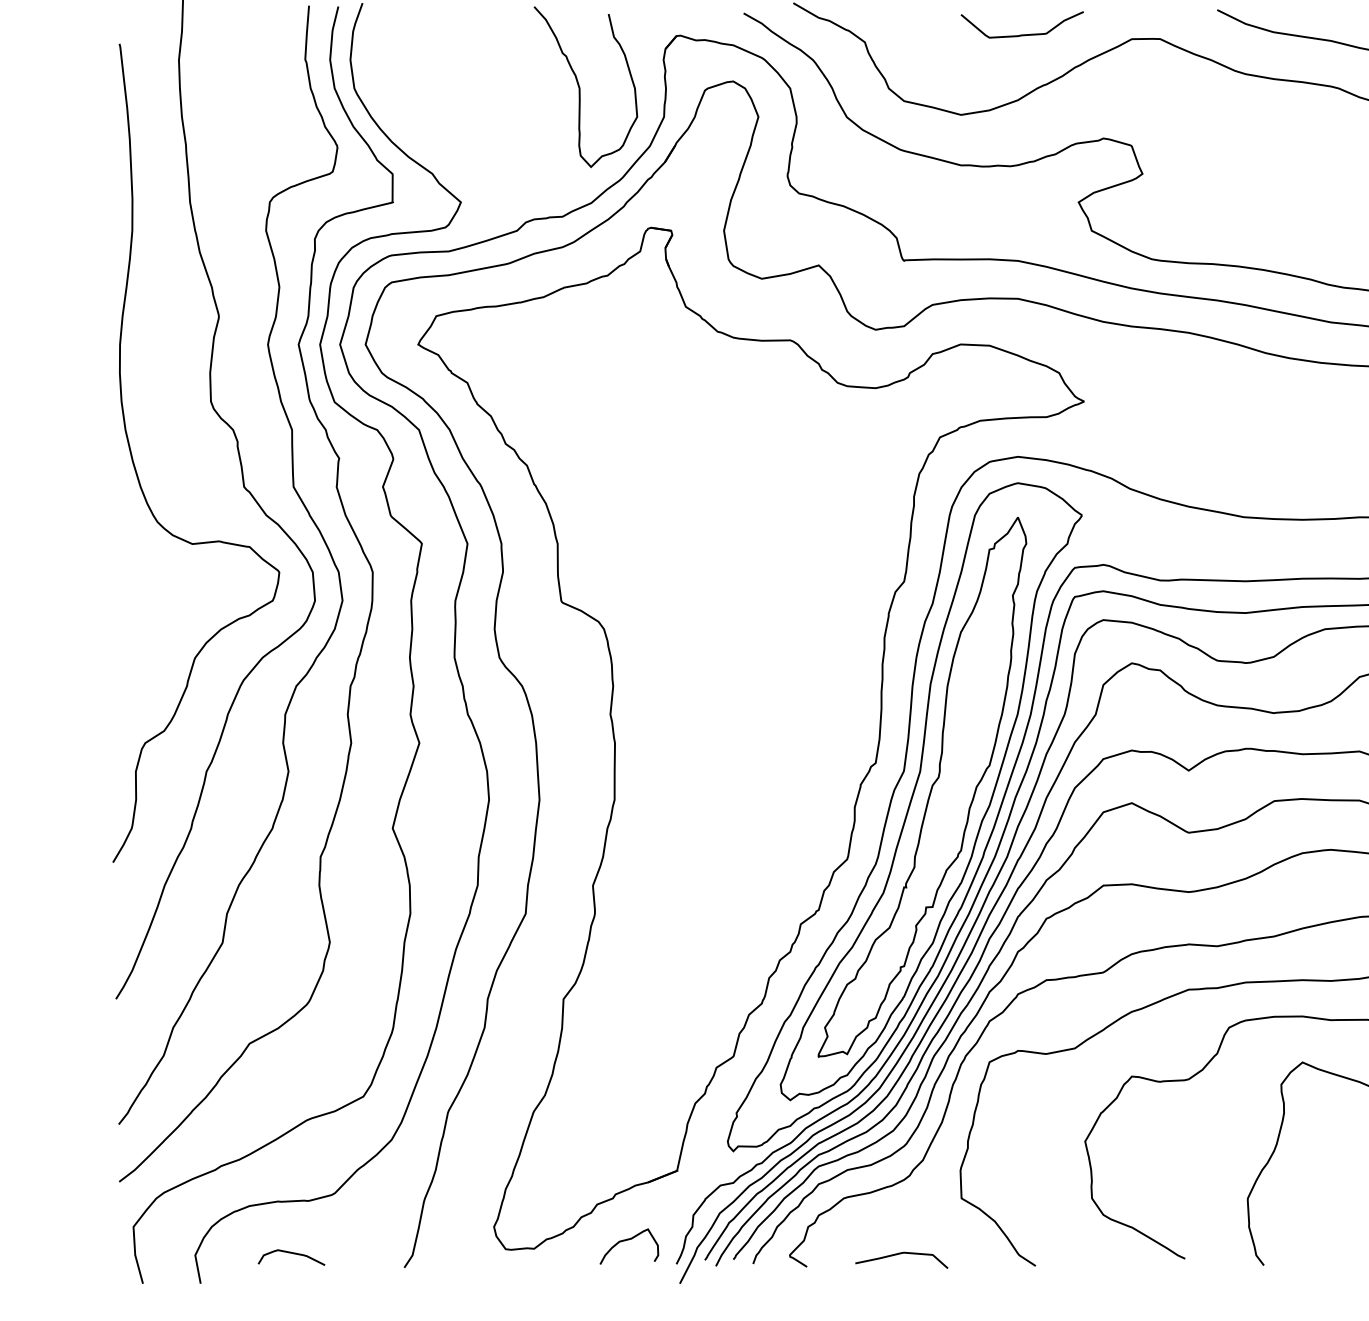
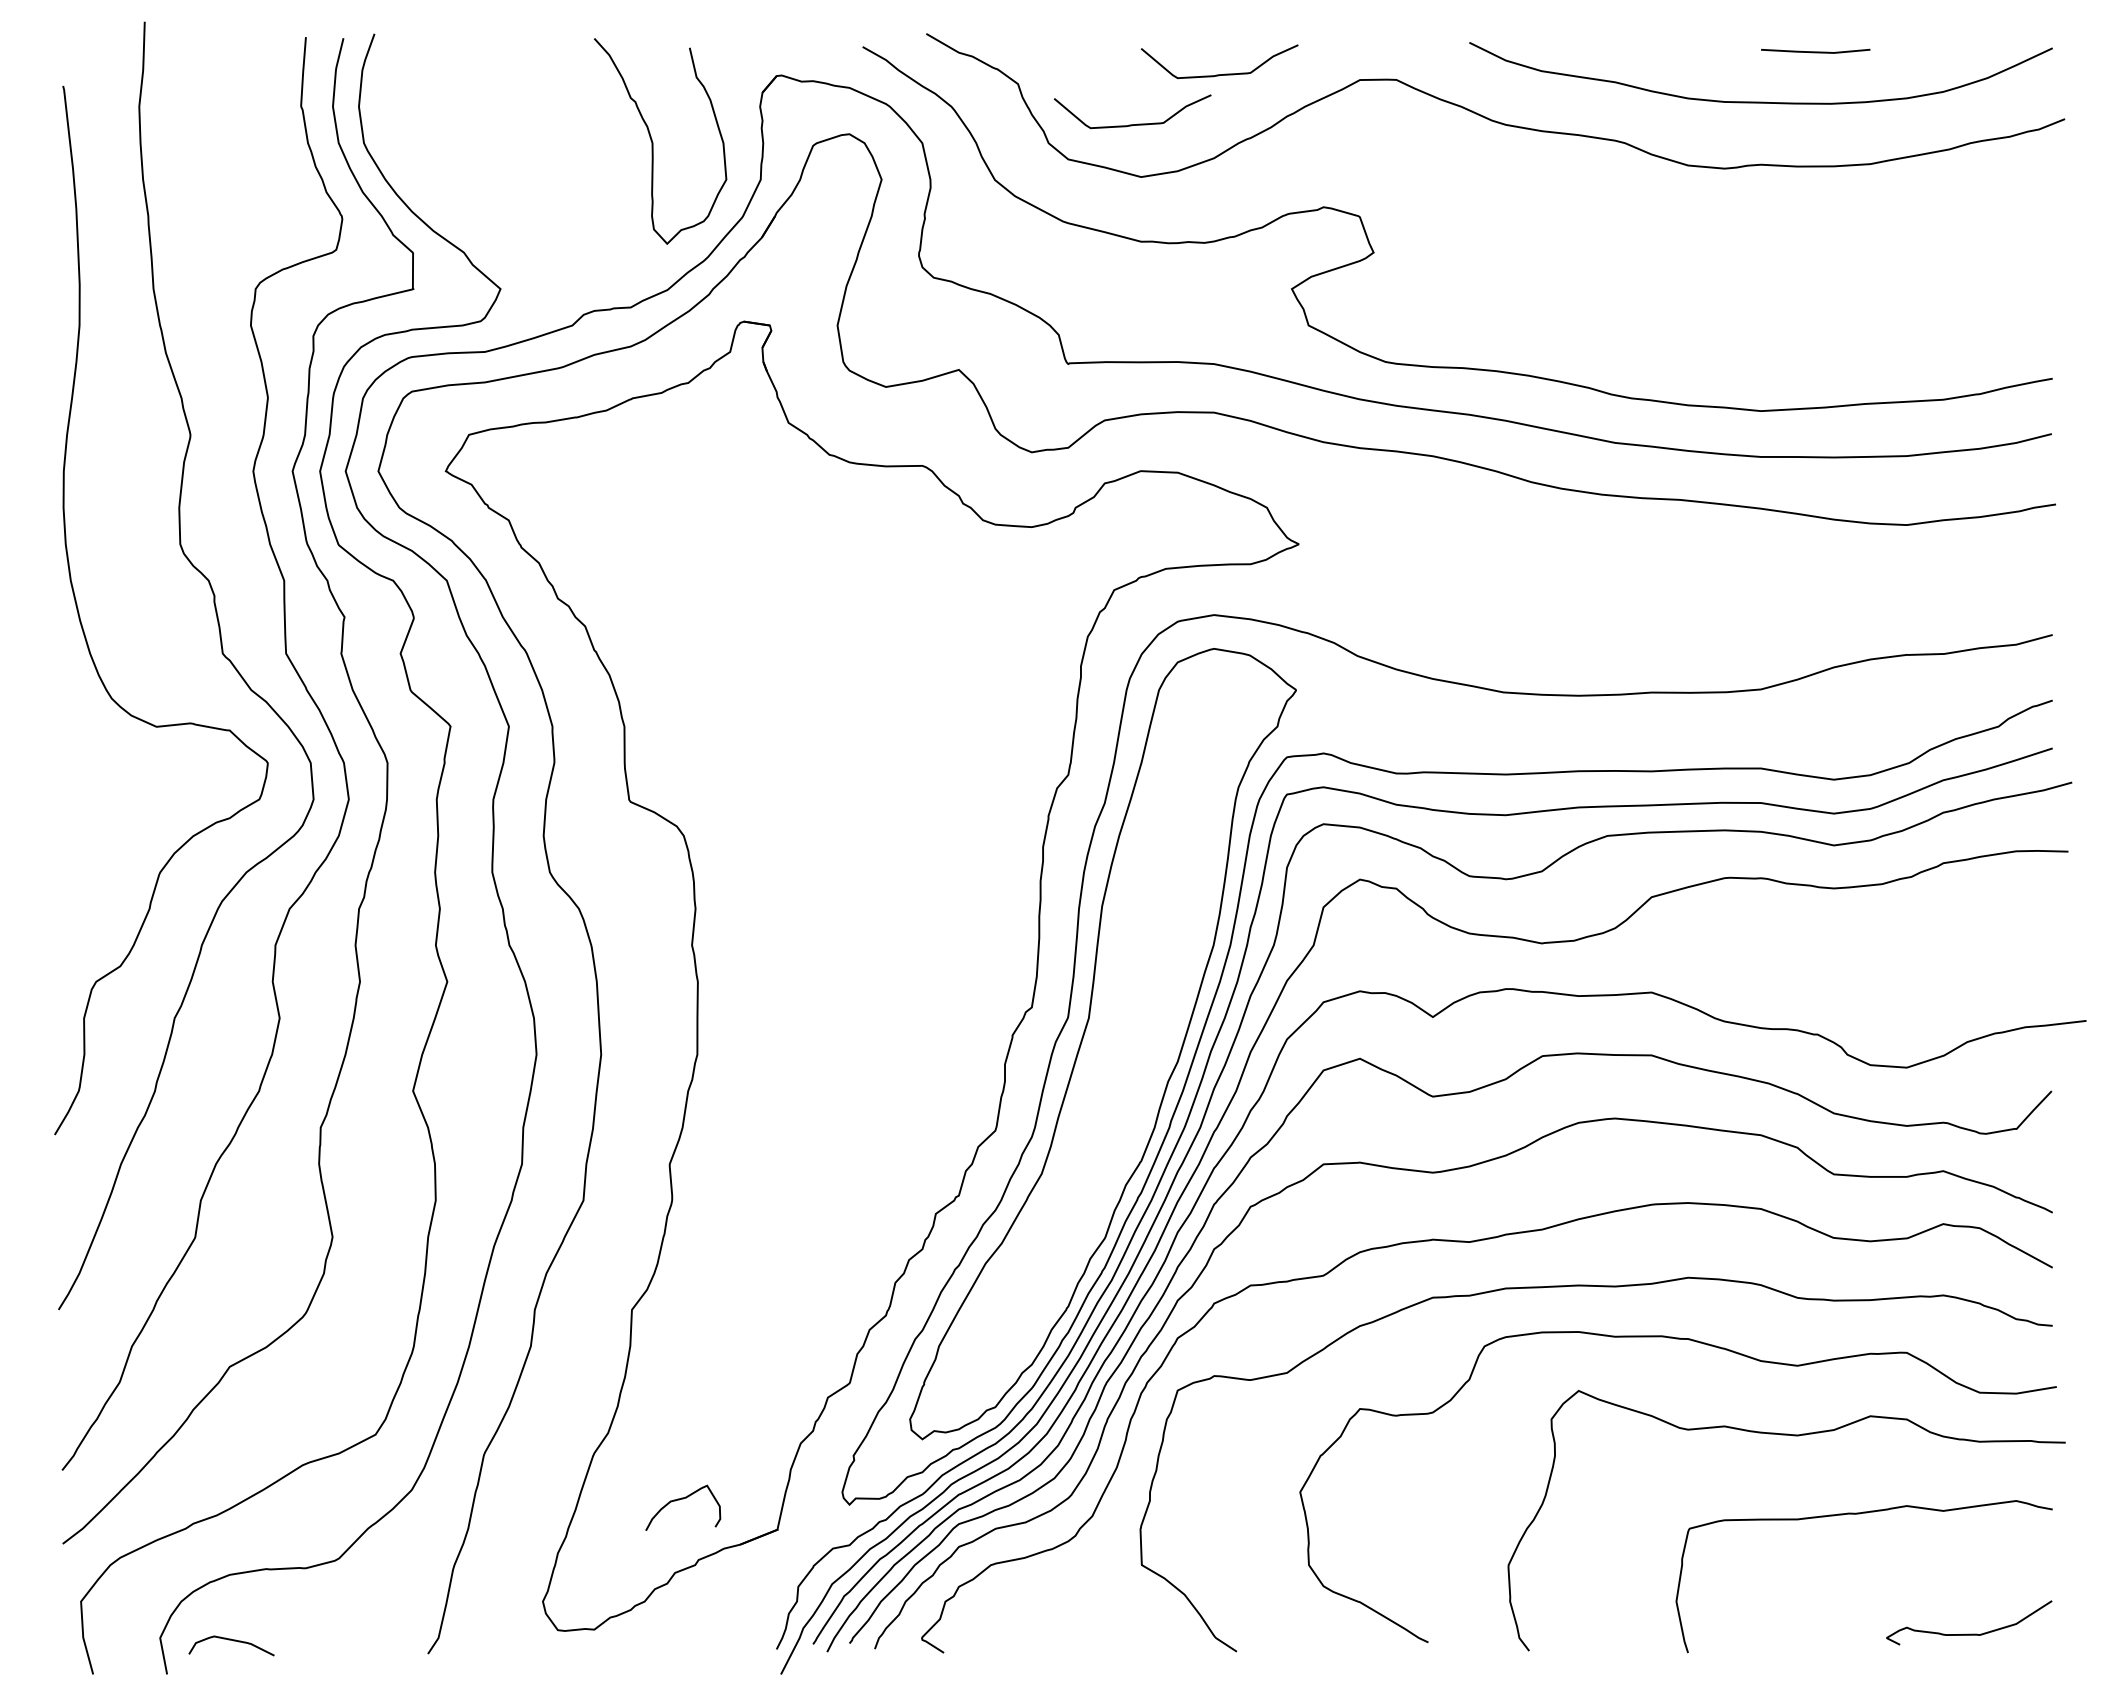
curve: (958, 73) -> (1137, 123), added
part: (930, 788) -> (1102, 1039), removed
curve: (629, 1240) -> (683, 1499), moved
curve: (293, 1254) -> (233, 1641), moved
curve: (901, 1254) -> (1064, 1636), removed

